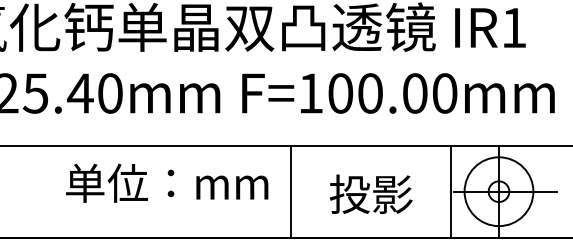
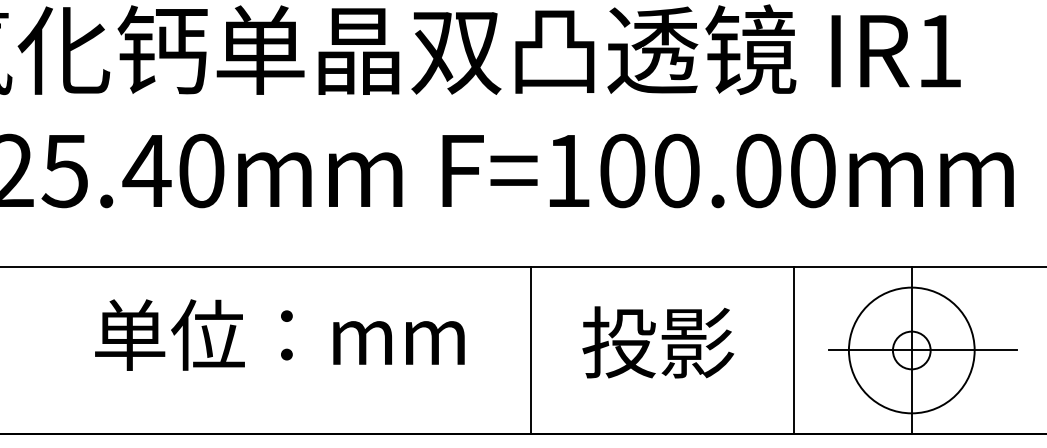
text: (167, 182) -> (280, 333), moved
line: (450, 191) -> (793, 350), moved
text: (370, 193) -> (656, 340), moved

